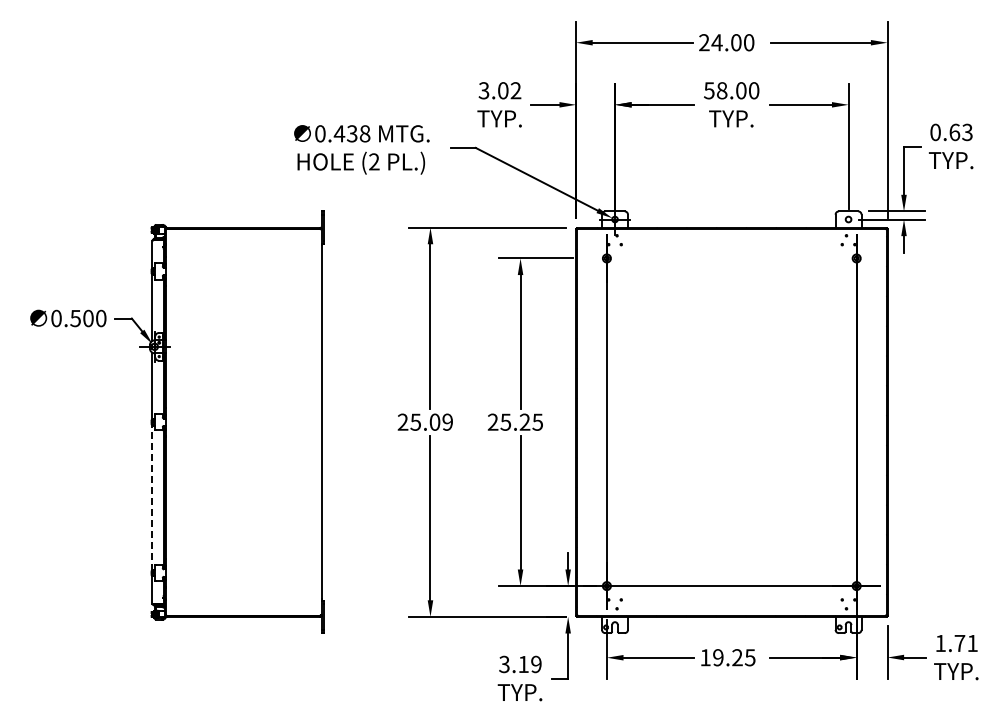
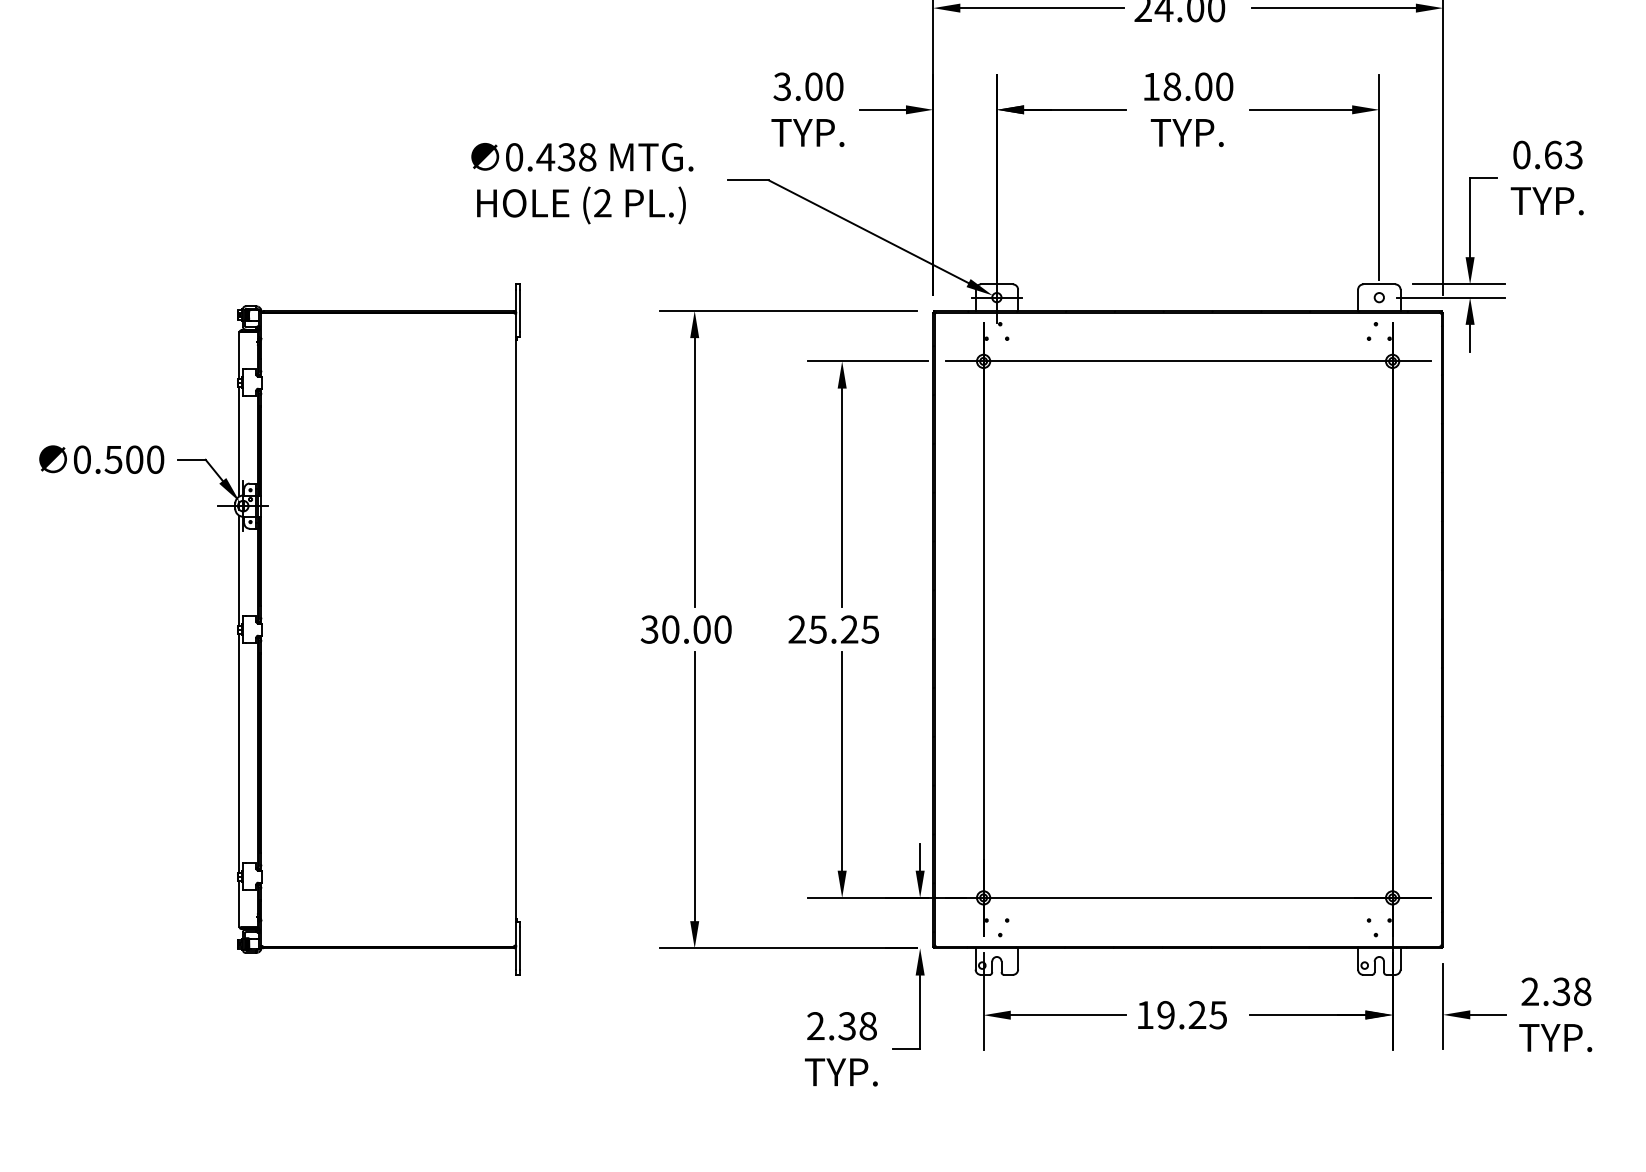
text: (515, 90) -> (833, 86), 3.02 -> 3.00
text: (709, 90) -> (1151, 86), 58.00 -> 18.00
line: (731, 258) -> (1187, 361), added
text: (425, 421) -> (686, 628), 25.09 -> 30.00
line: (152, 497) -> (239, 752), dashed -> solid
text: (956, 643) -> (1556, 991), 1.71 -> 2.38
text: (520, 664) -> (842, 1026), 3.19 -> 2.38

